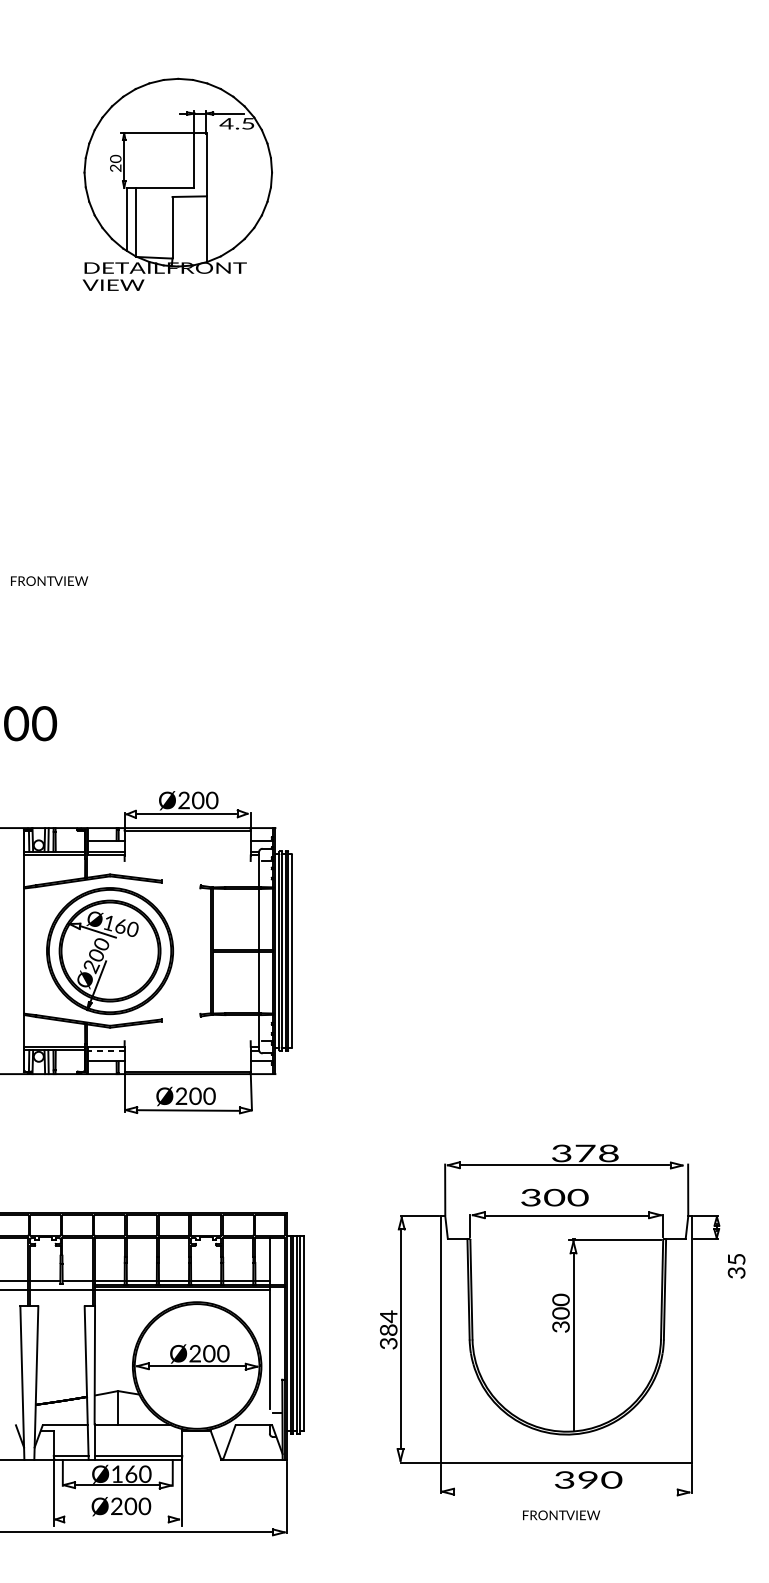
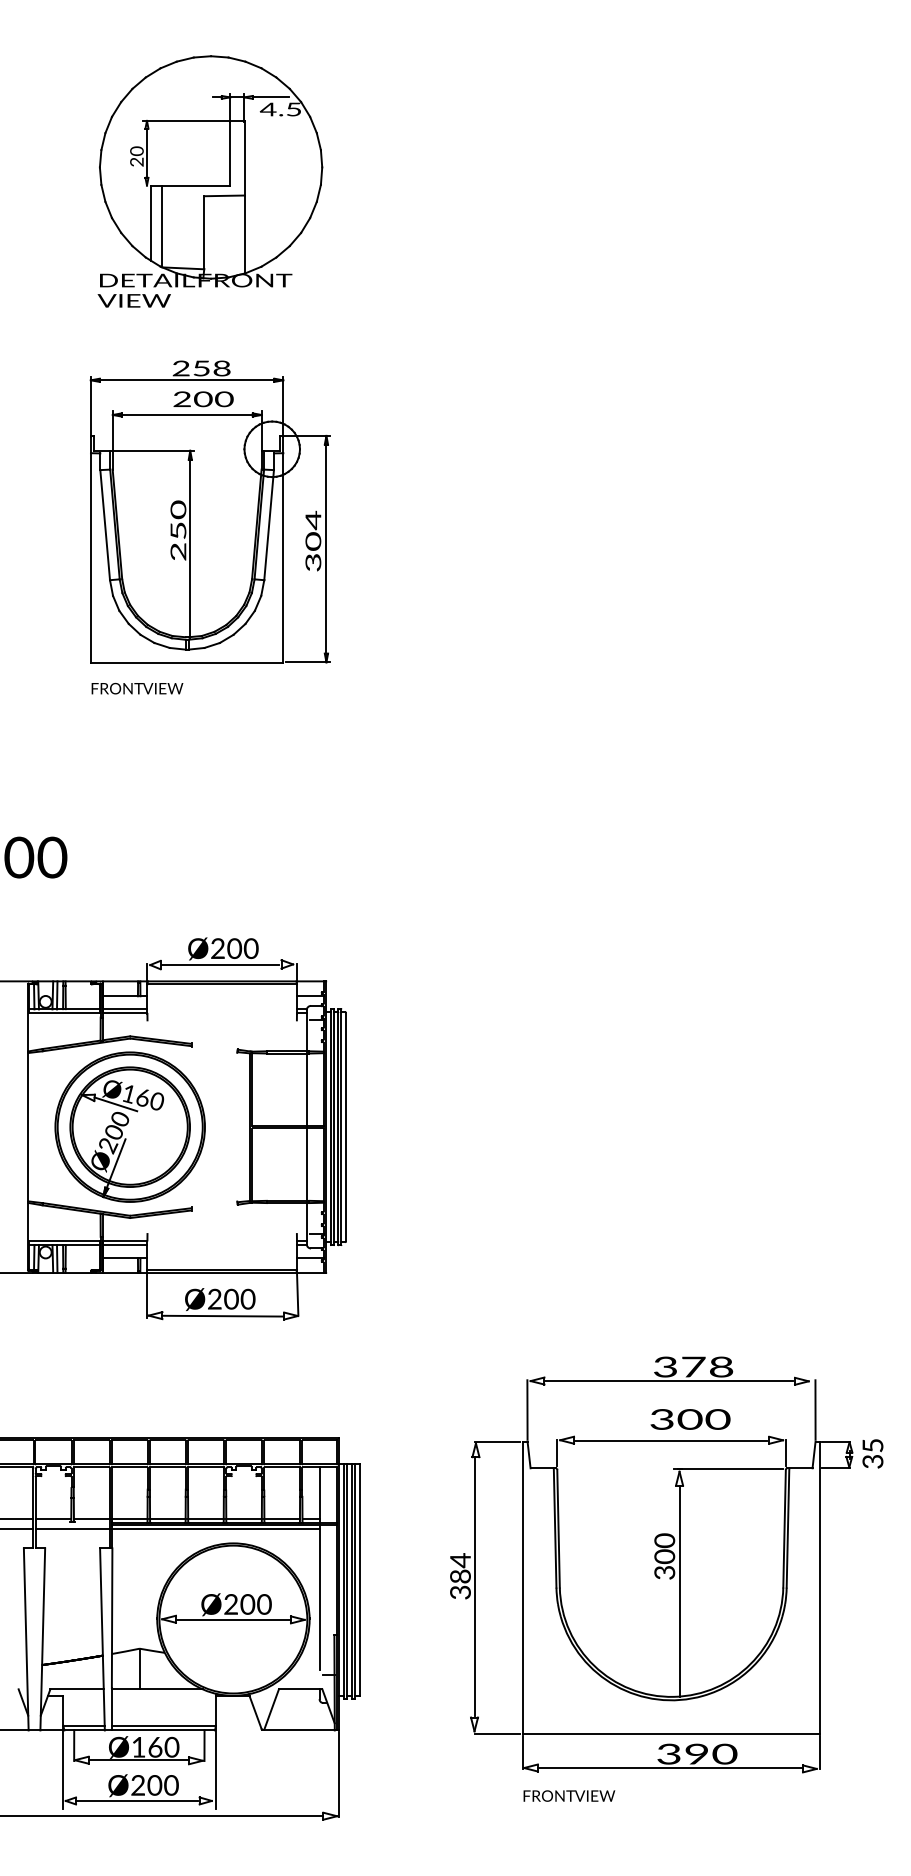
part: (177, 184) -> (210, 181), moved
part: (176, 431) -> (209, 511), added
text: (49, 581) -> (137, 688), moved
line: (106, 1050) -> (125, 1245), dashed -> solid
text: (554, 1197) -> (690, 1419), moved
text: (736, 1266) -> (872, 1453), moved
line: (565, 1492) -> (669, 1768), added
text: (561, 1514) -> (569, 1795), moved
line: (116, 1519) -> (137, 1801), added

